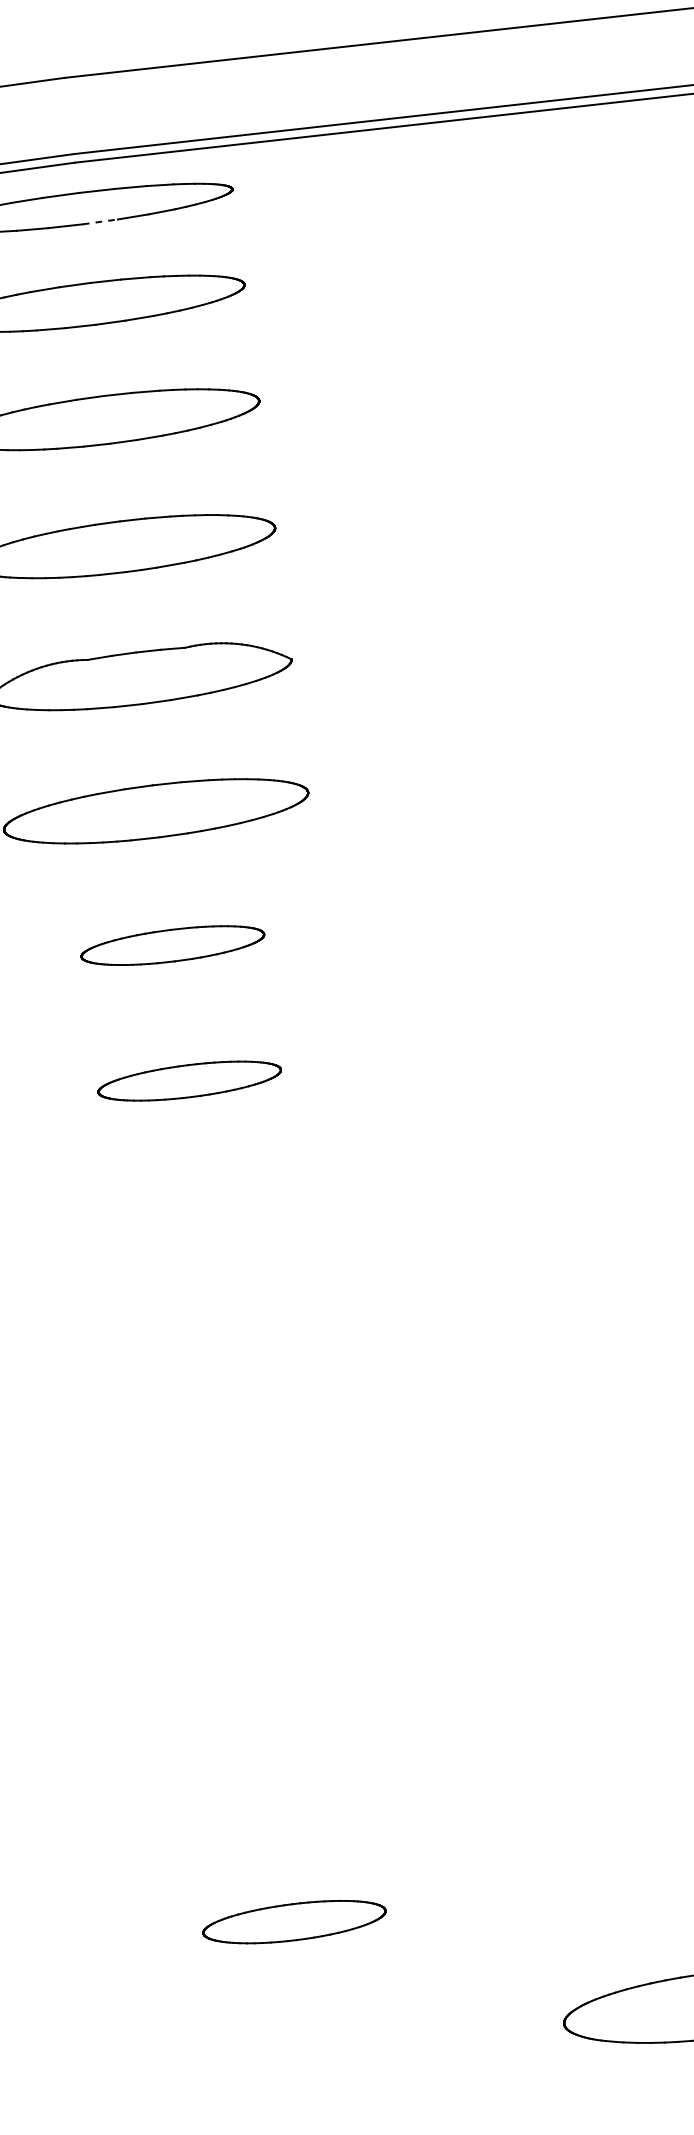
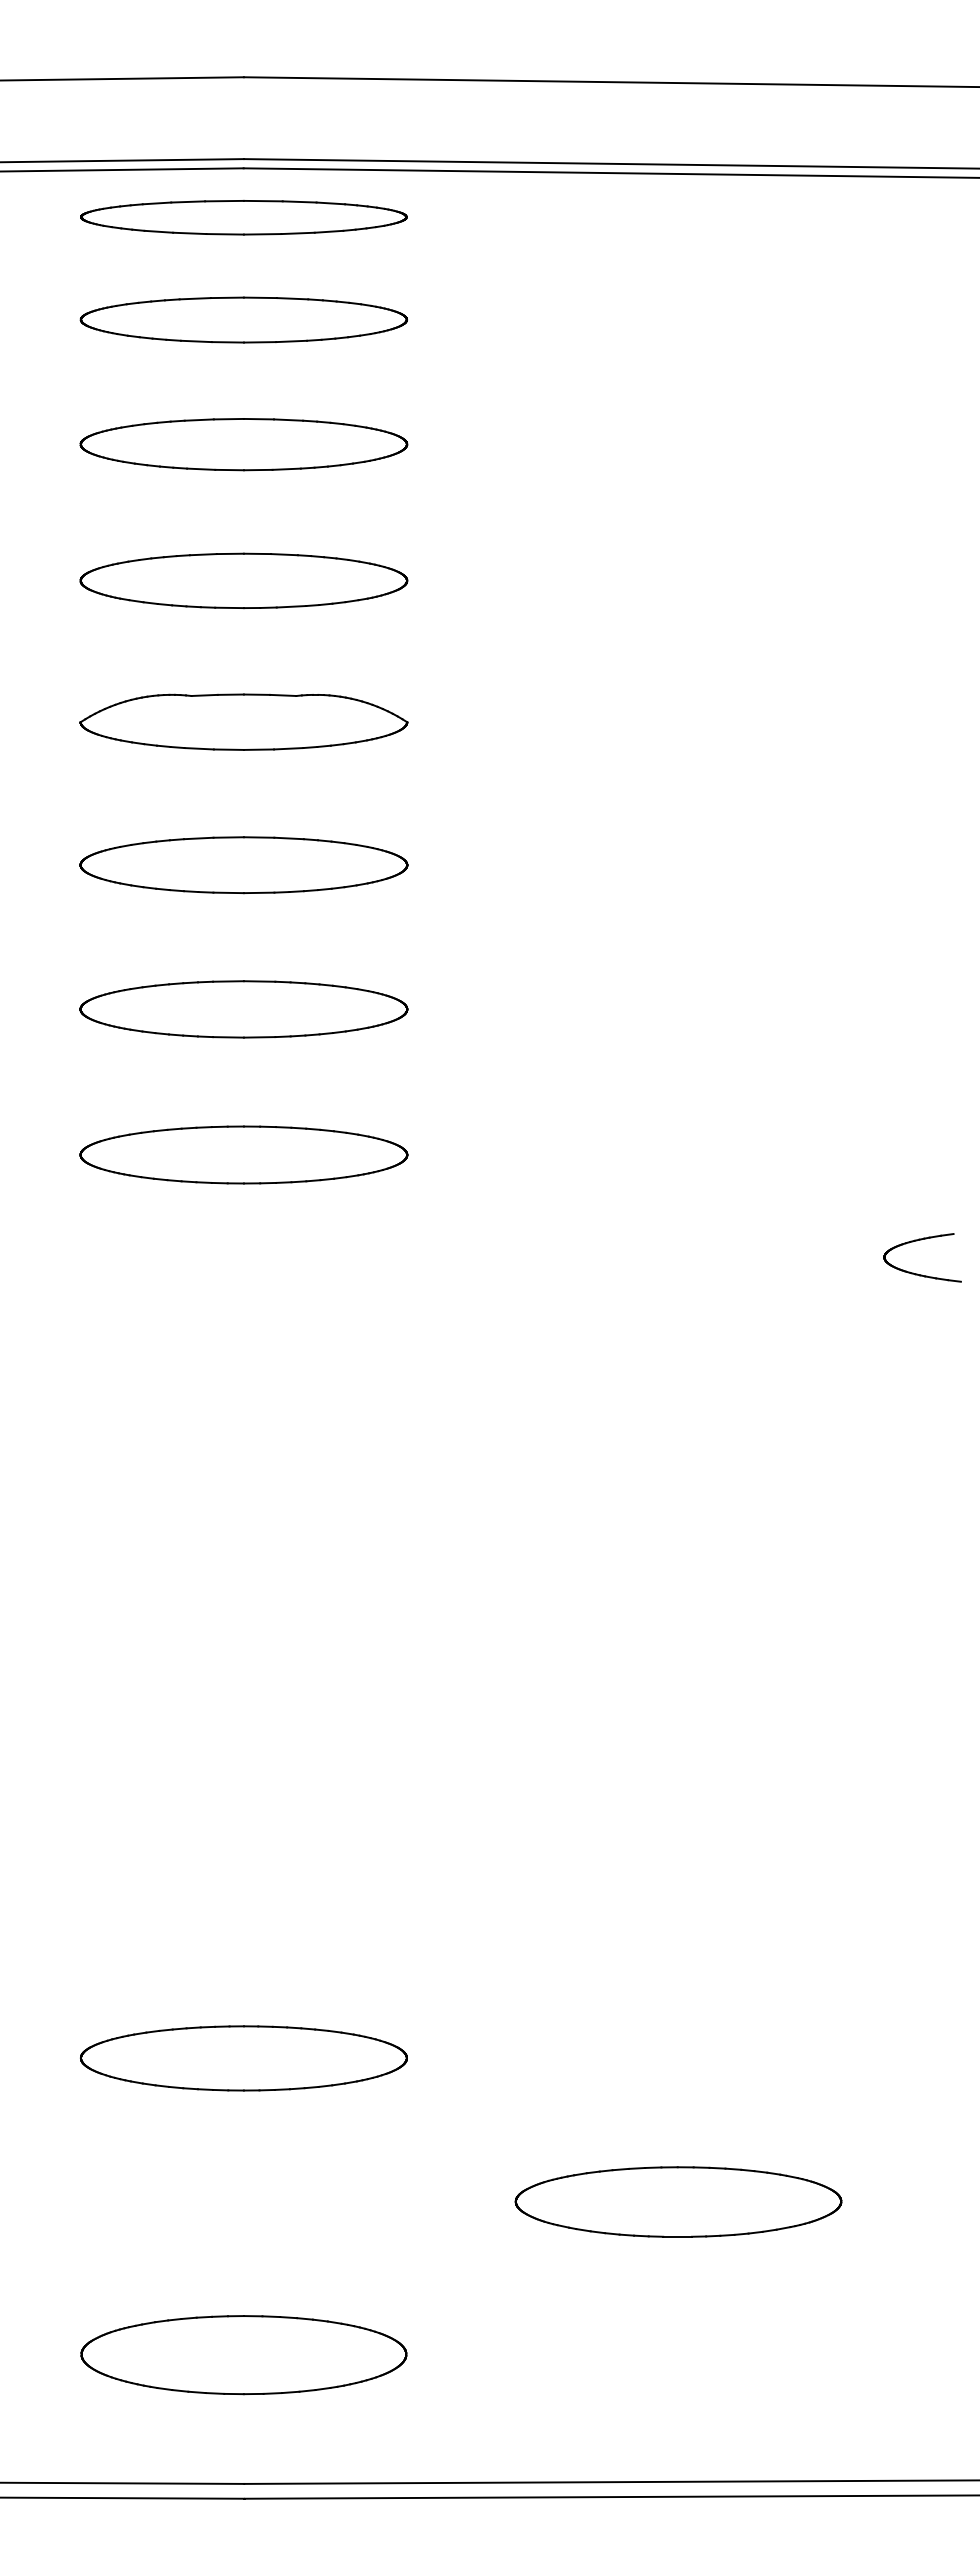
line: (100, 222) -> (262, 234), dashed -> solid
part: (172, 945) -> (243, 1009), size x1.67
part: (189, 1080) -> (243, 1154), size x1.67
part: (294, 1922) -> (243, 2058), size x1.67

